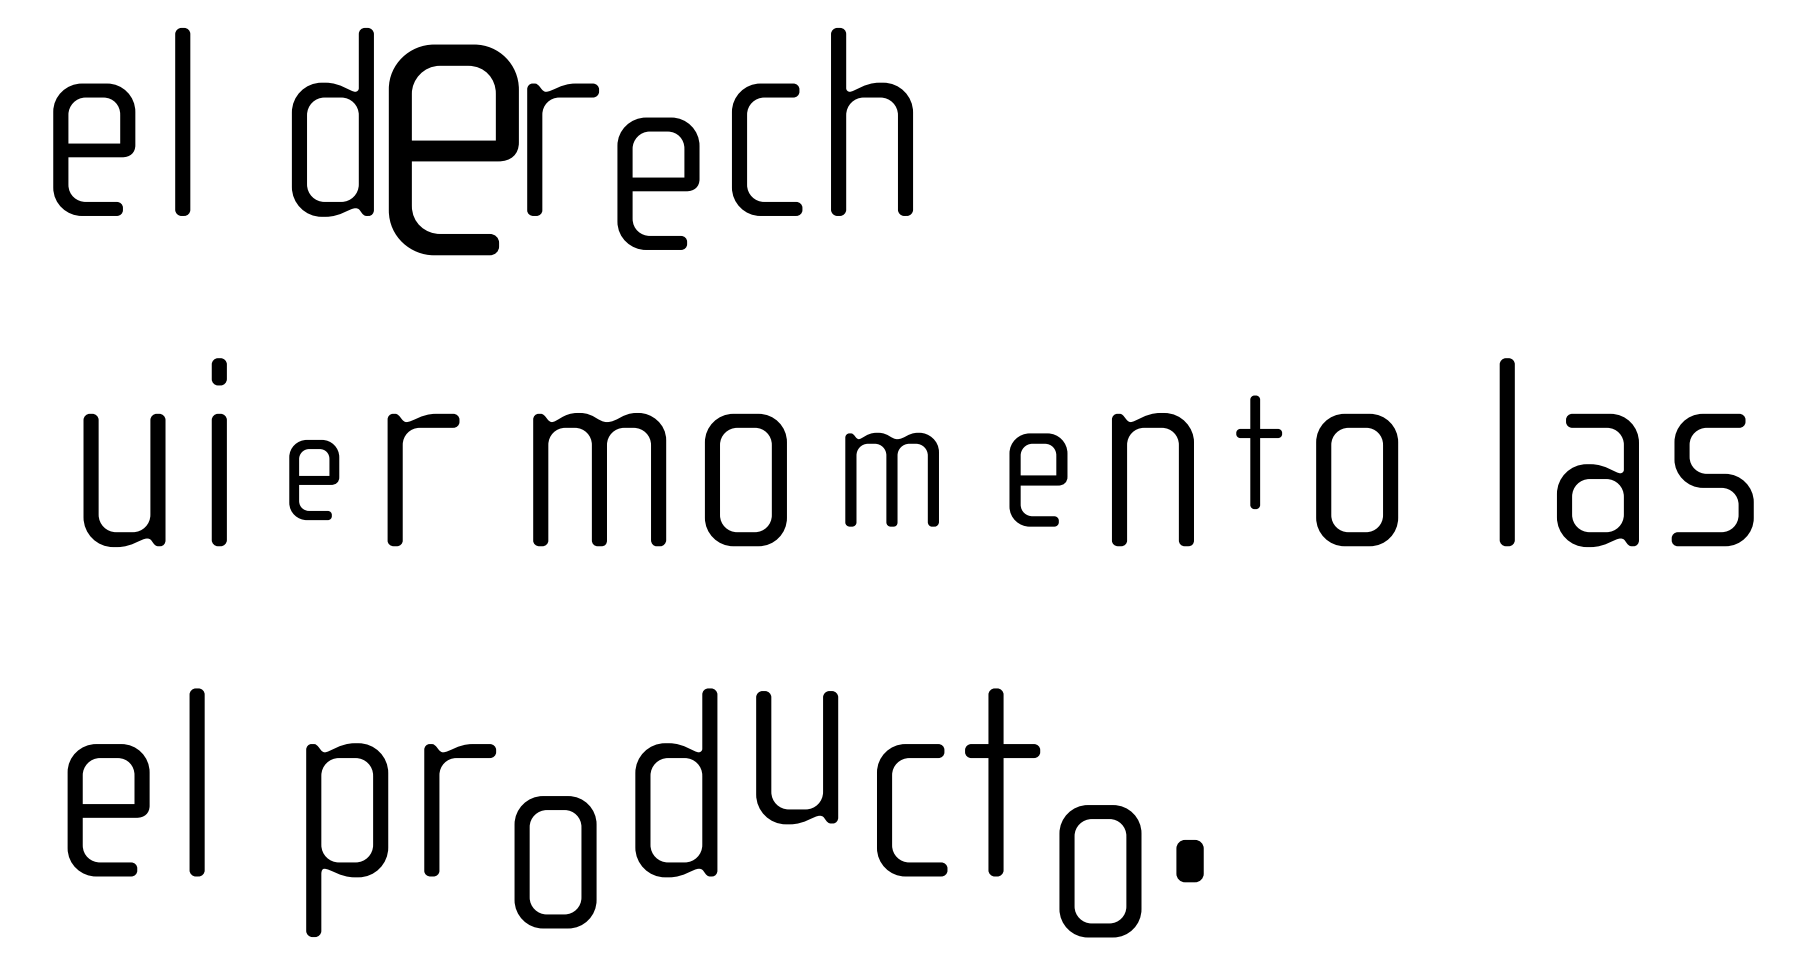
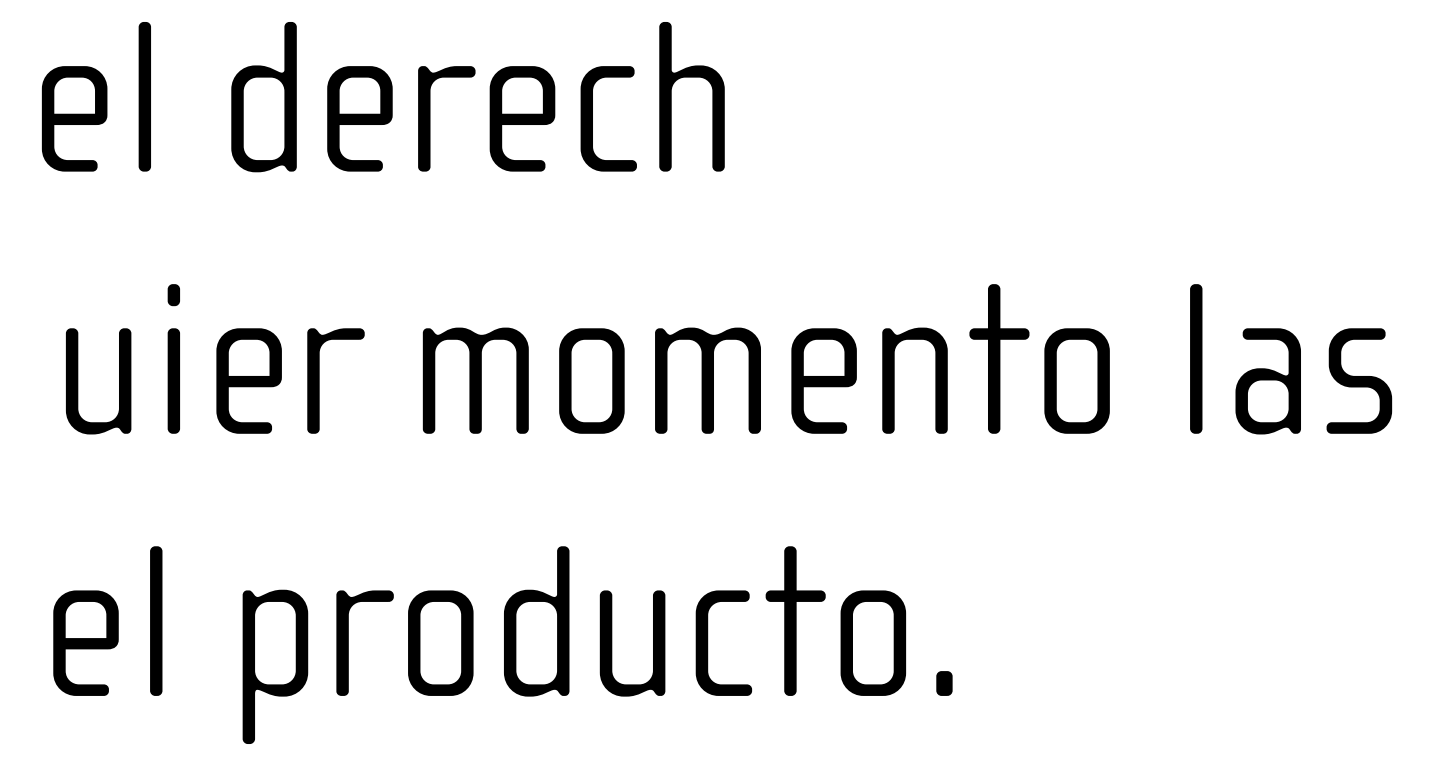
part: (453, 149) -> (359, 118), size x0.62
part: (658, 183) -> (522, 118), moved
part: (1258, 452) -> (998, 359), size x1.67
part: (314, 479) -> (249, 380), size x1.67
part: (891, 479) -> (707, 380), size x1.43
part: (1038, 479) -> (824, 380), size x1.43
part: (771, 757) -> (612, 643), moved
part: (1189, 860) -> (944, 683), size x0.71
part: (555, 862) -> (440, 643), moved
part: (1100, 871) -> (873, 643), moved

